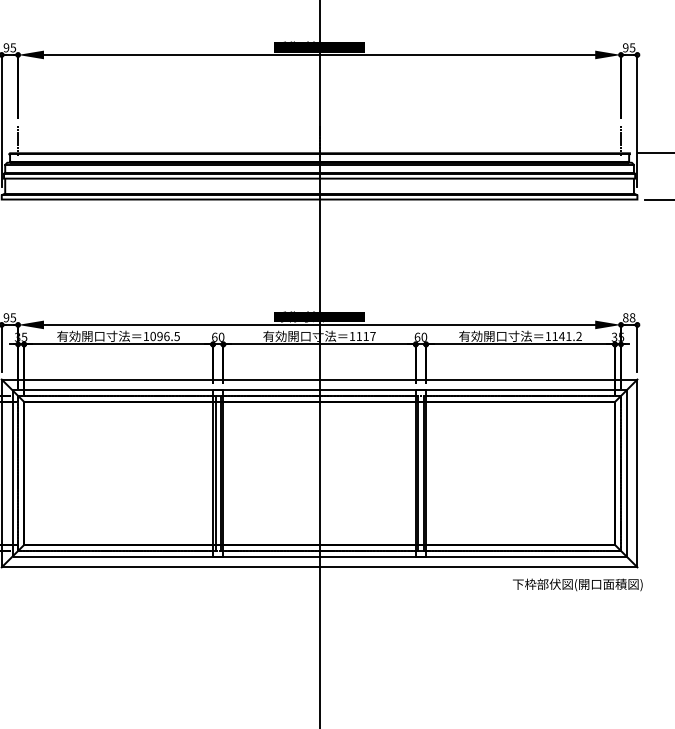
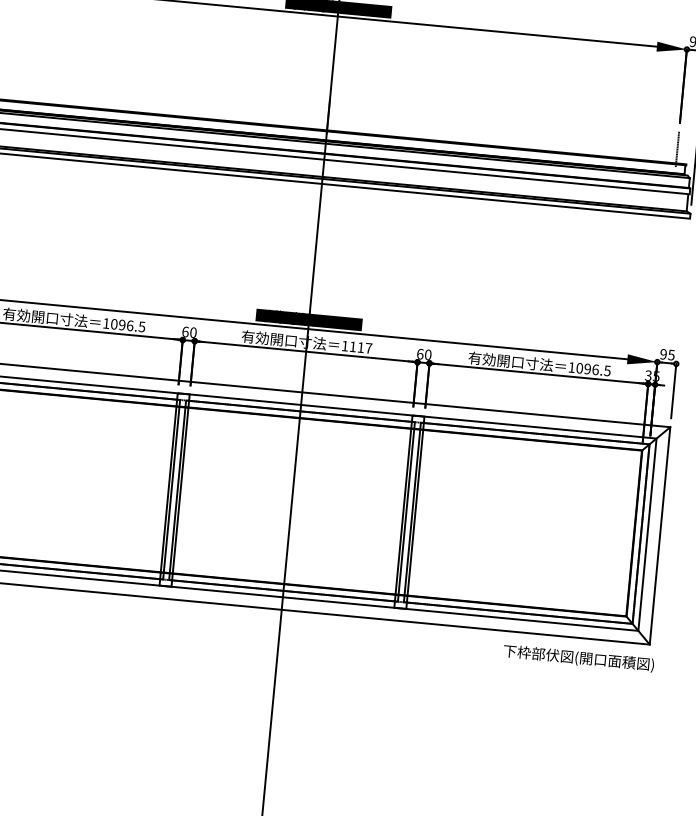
text: (629, 317) -> (667, 354), 88 -> 95
text: (566, 336) -> (592, 369), 1141.2 -> 1096.5

